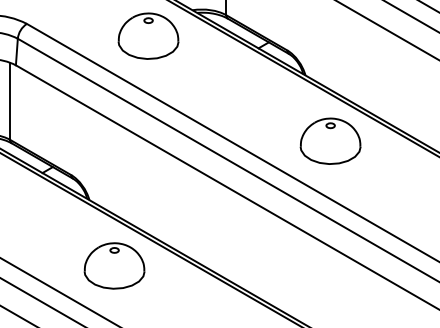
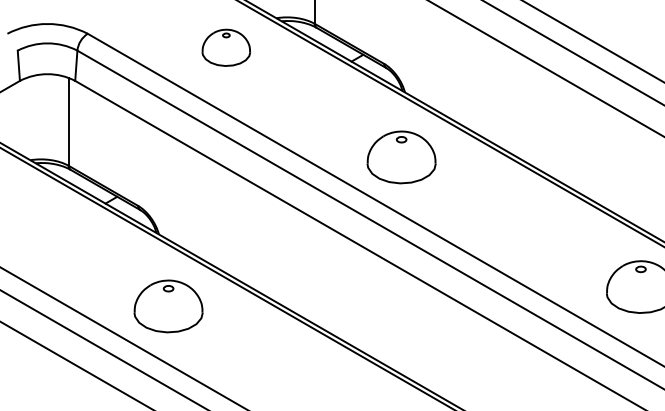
part: (148, 35) -> (226, 47), size x0.7
part: (330, 141) -> (401, 157), moved
part: (114, 266) -> (168, 306), moved

